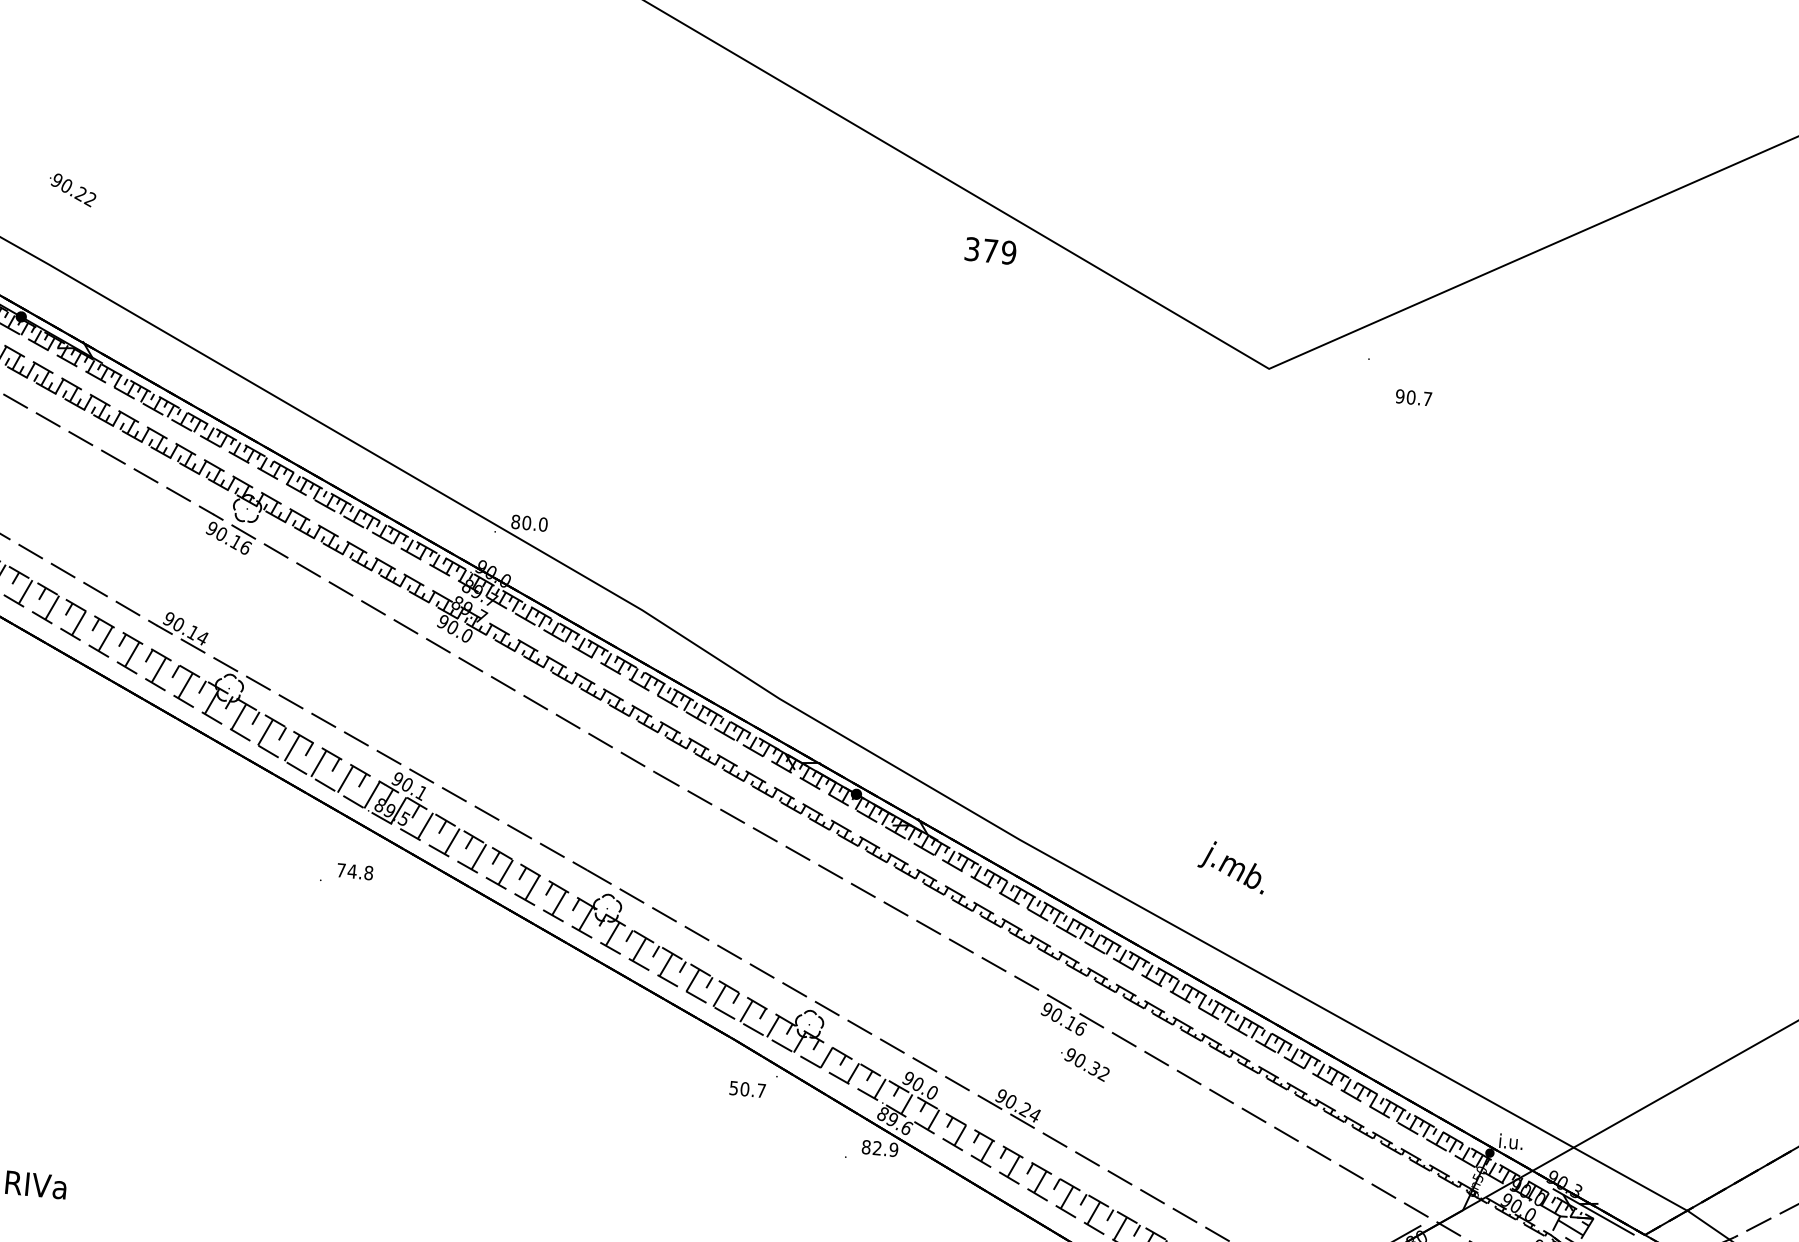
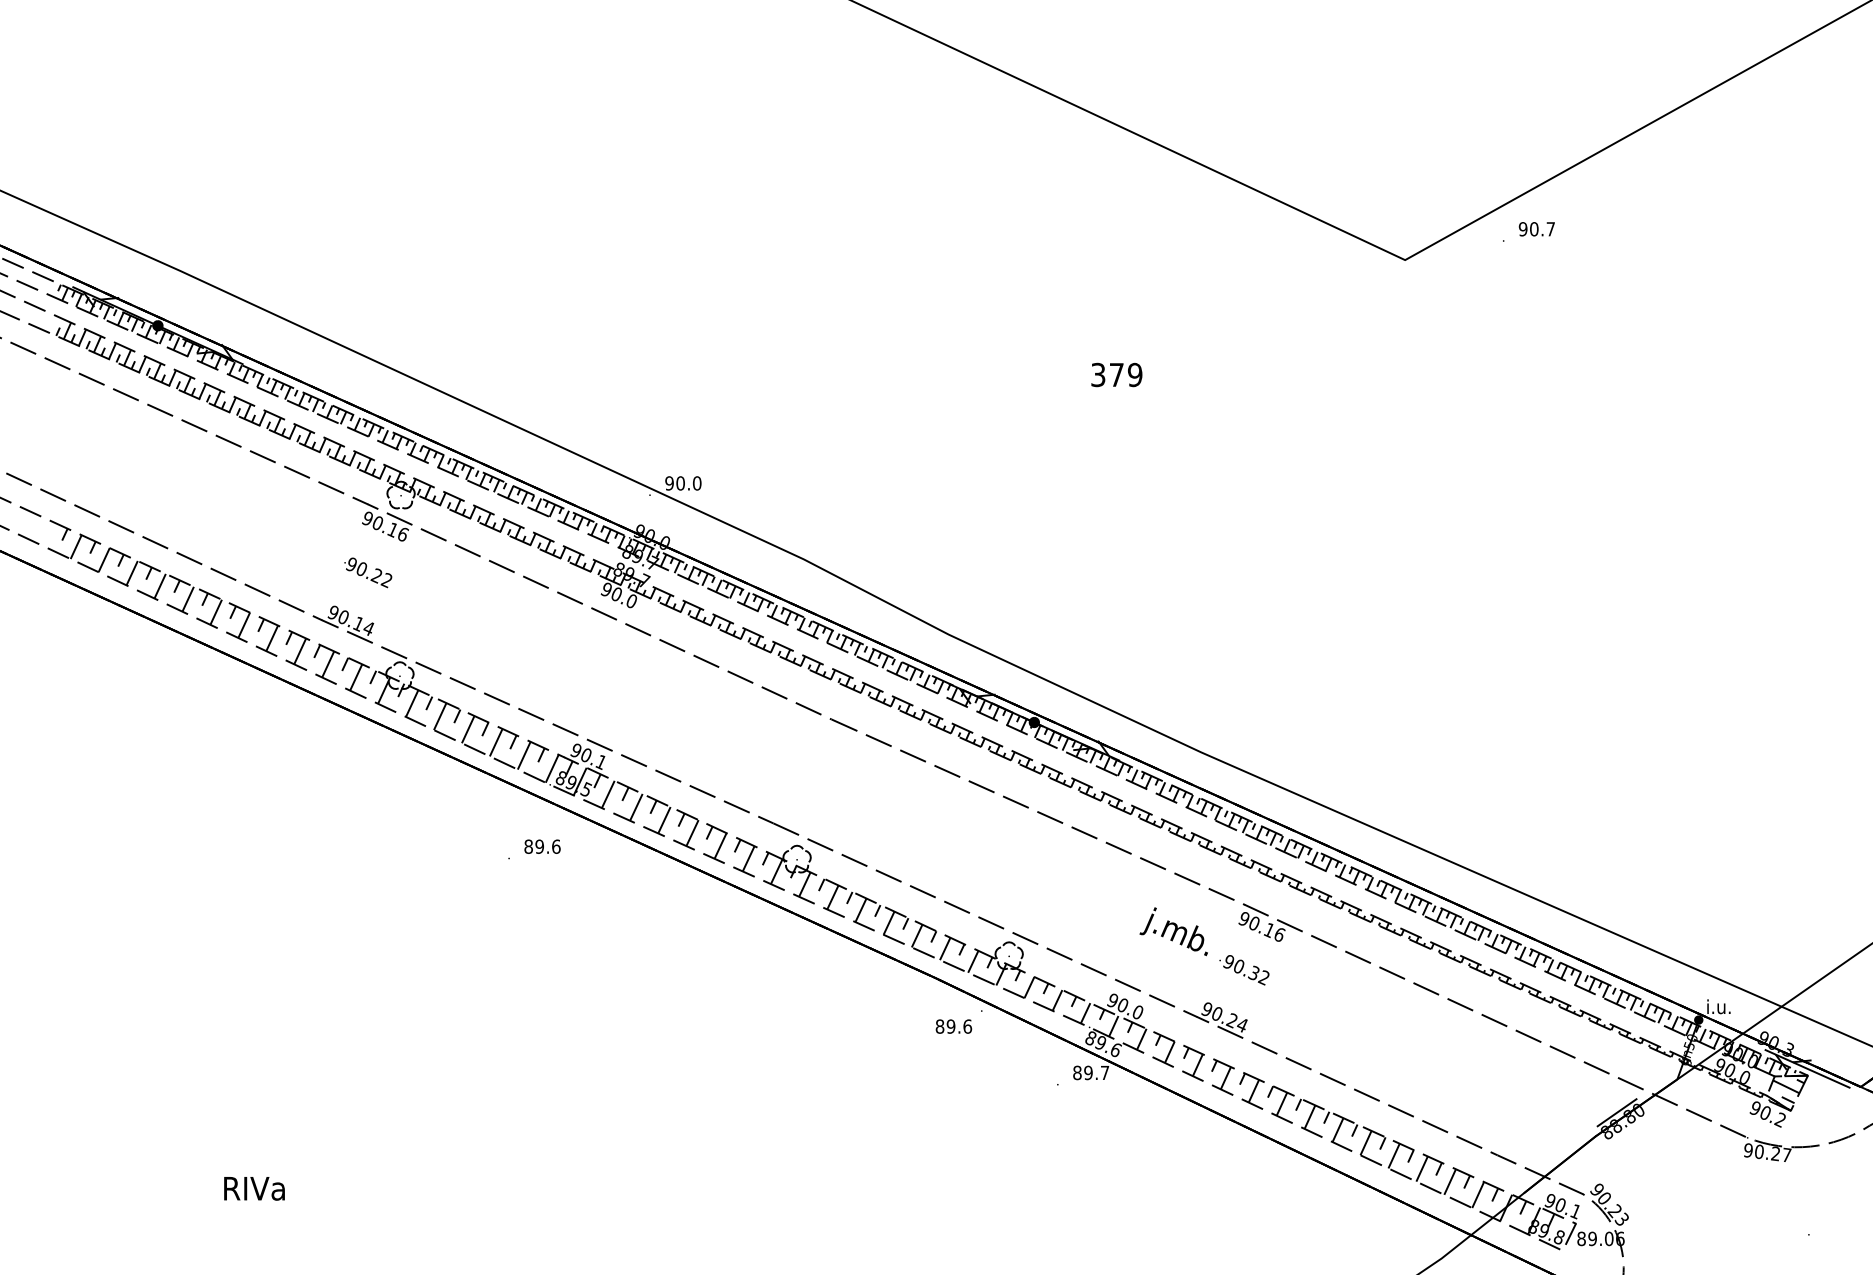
text: (73, 189) -> (368, 572), moved
text: (990, 250) -> (1116, 374), moved
text: (1413, 397) -> (1536, 229), moved
text: (515, 522) -> (669, 483), 80.0 -> 90.0
text: (1231, 866) -> (1173, 931), moved
text: (355, 871) -> (542, 846), 74.8 -> 89.6
text: (1085, 1065) -> (1244, 970), moved
text: (747, 1089) -> (953, 1026), 50.7 -> 89.6
text: (885, 1148) -> (1096, 1072), 82.9 -> 89.7

